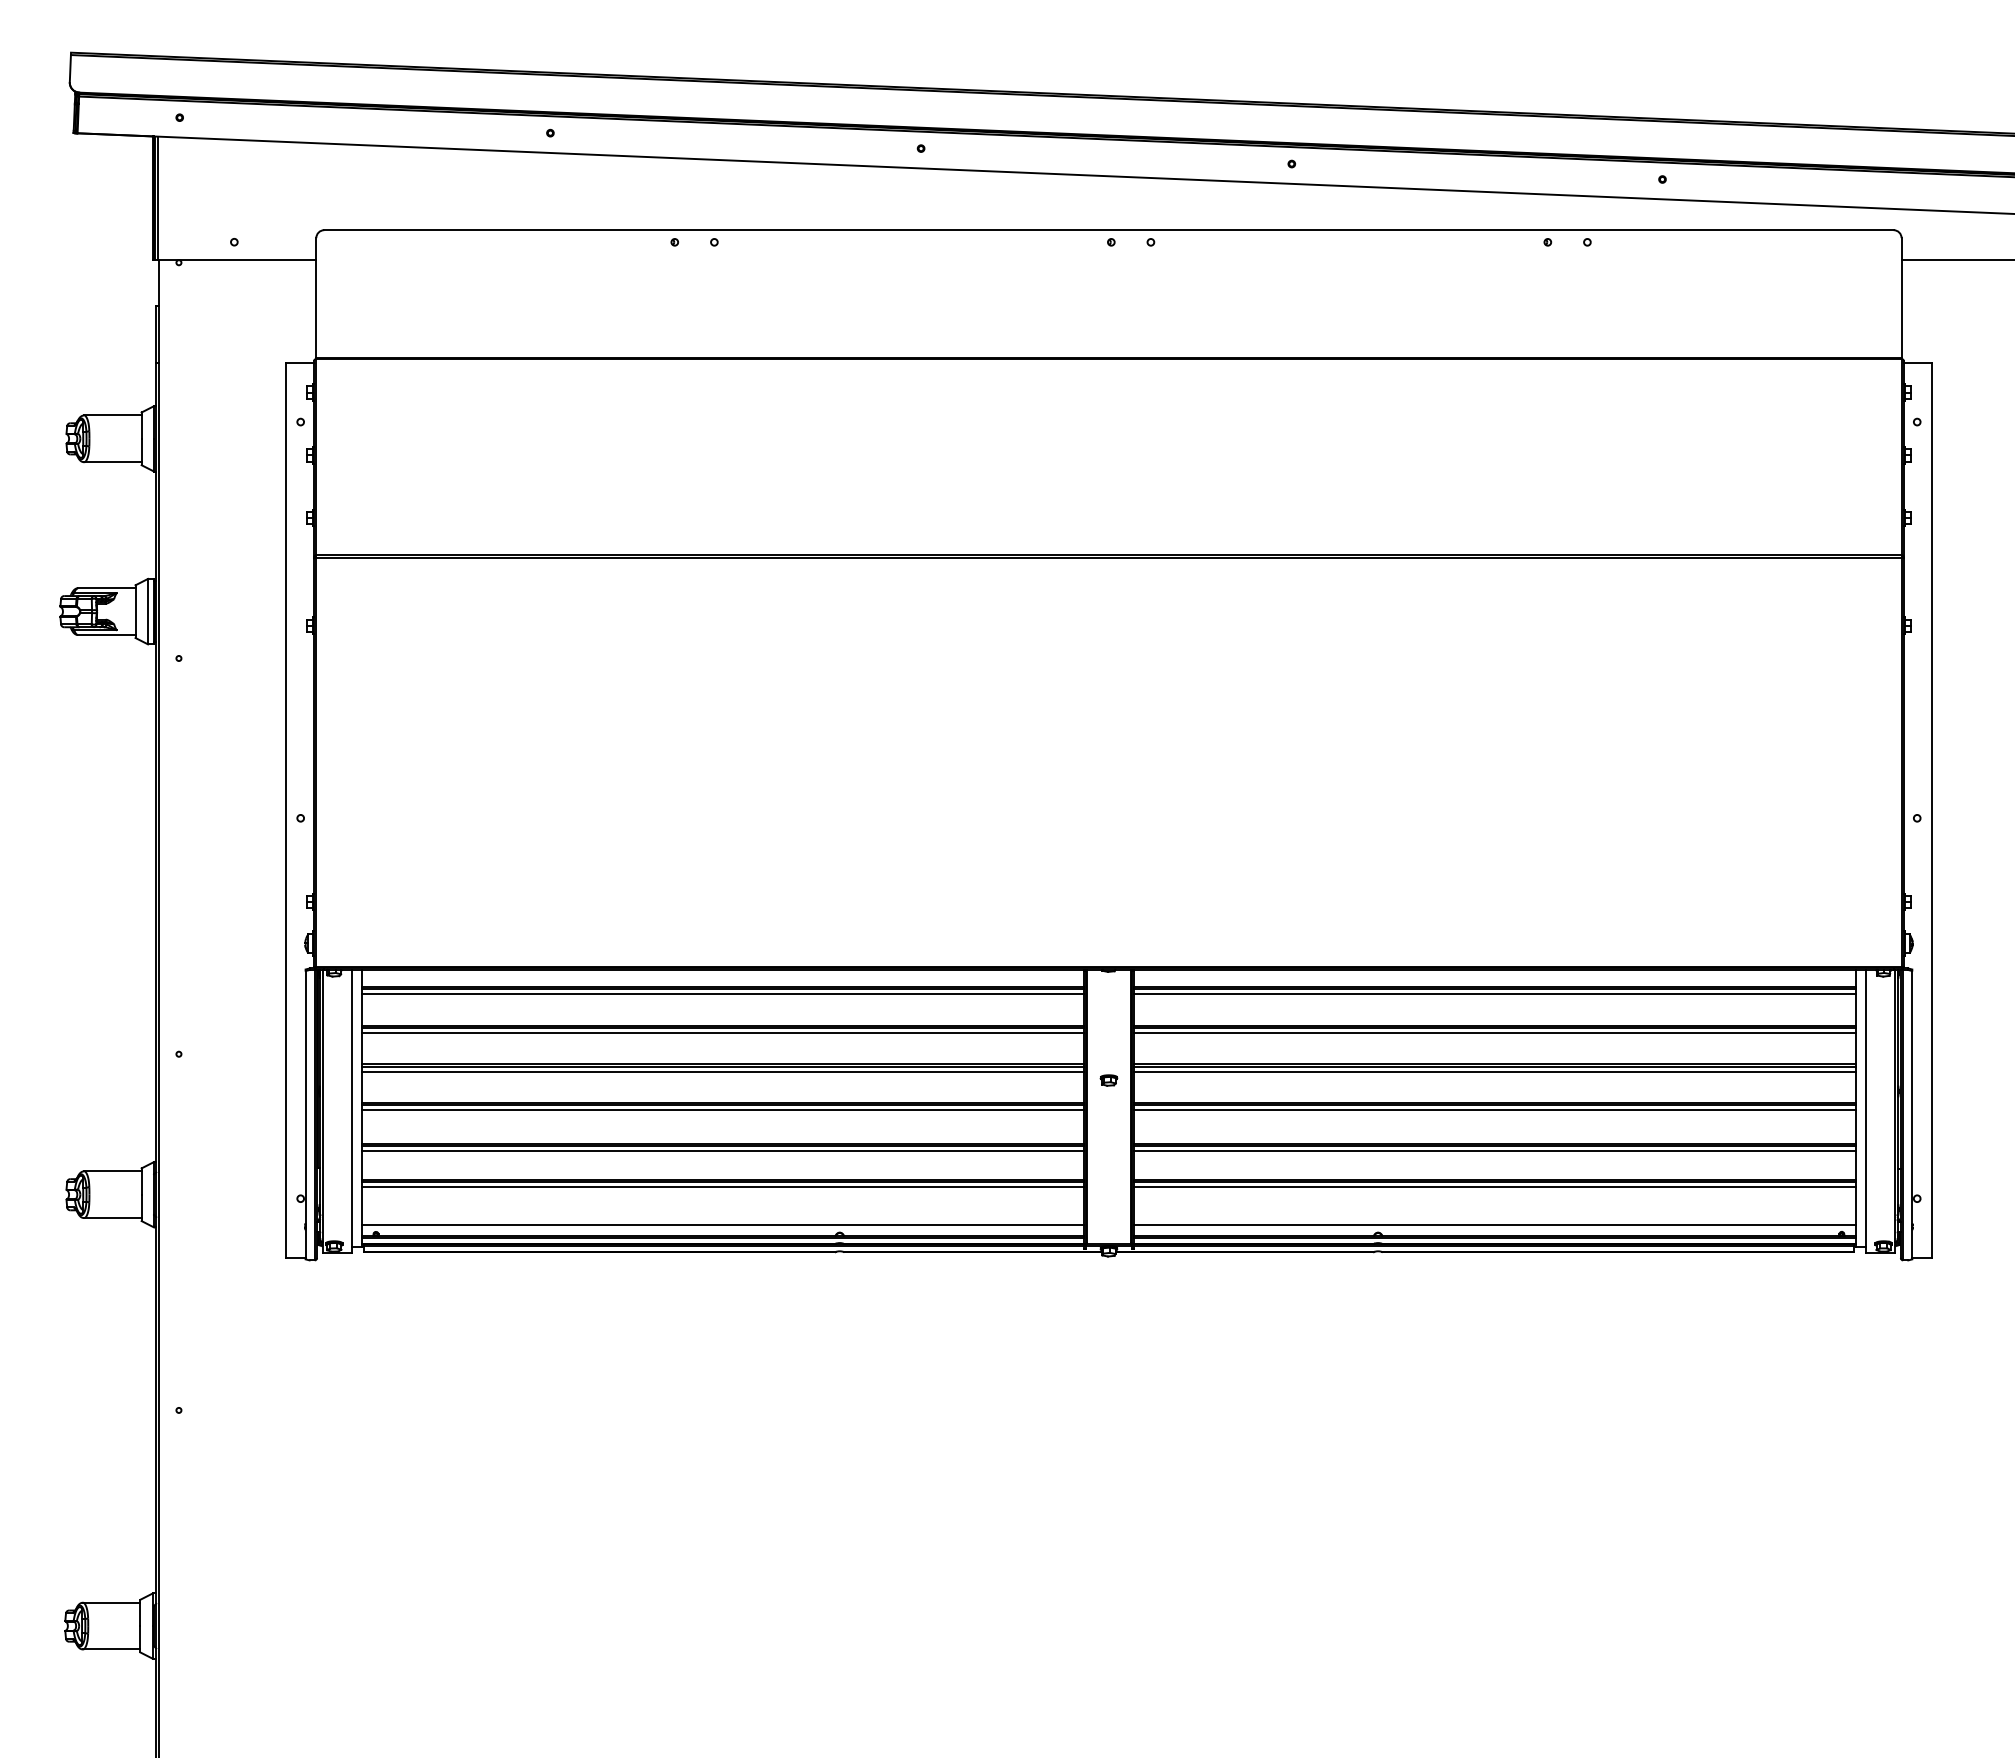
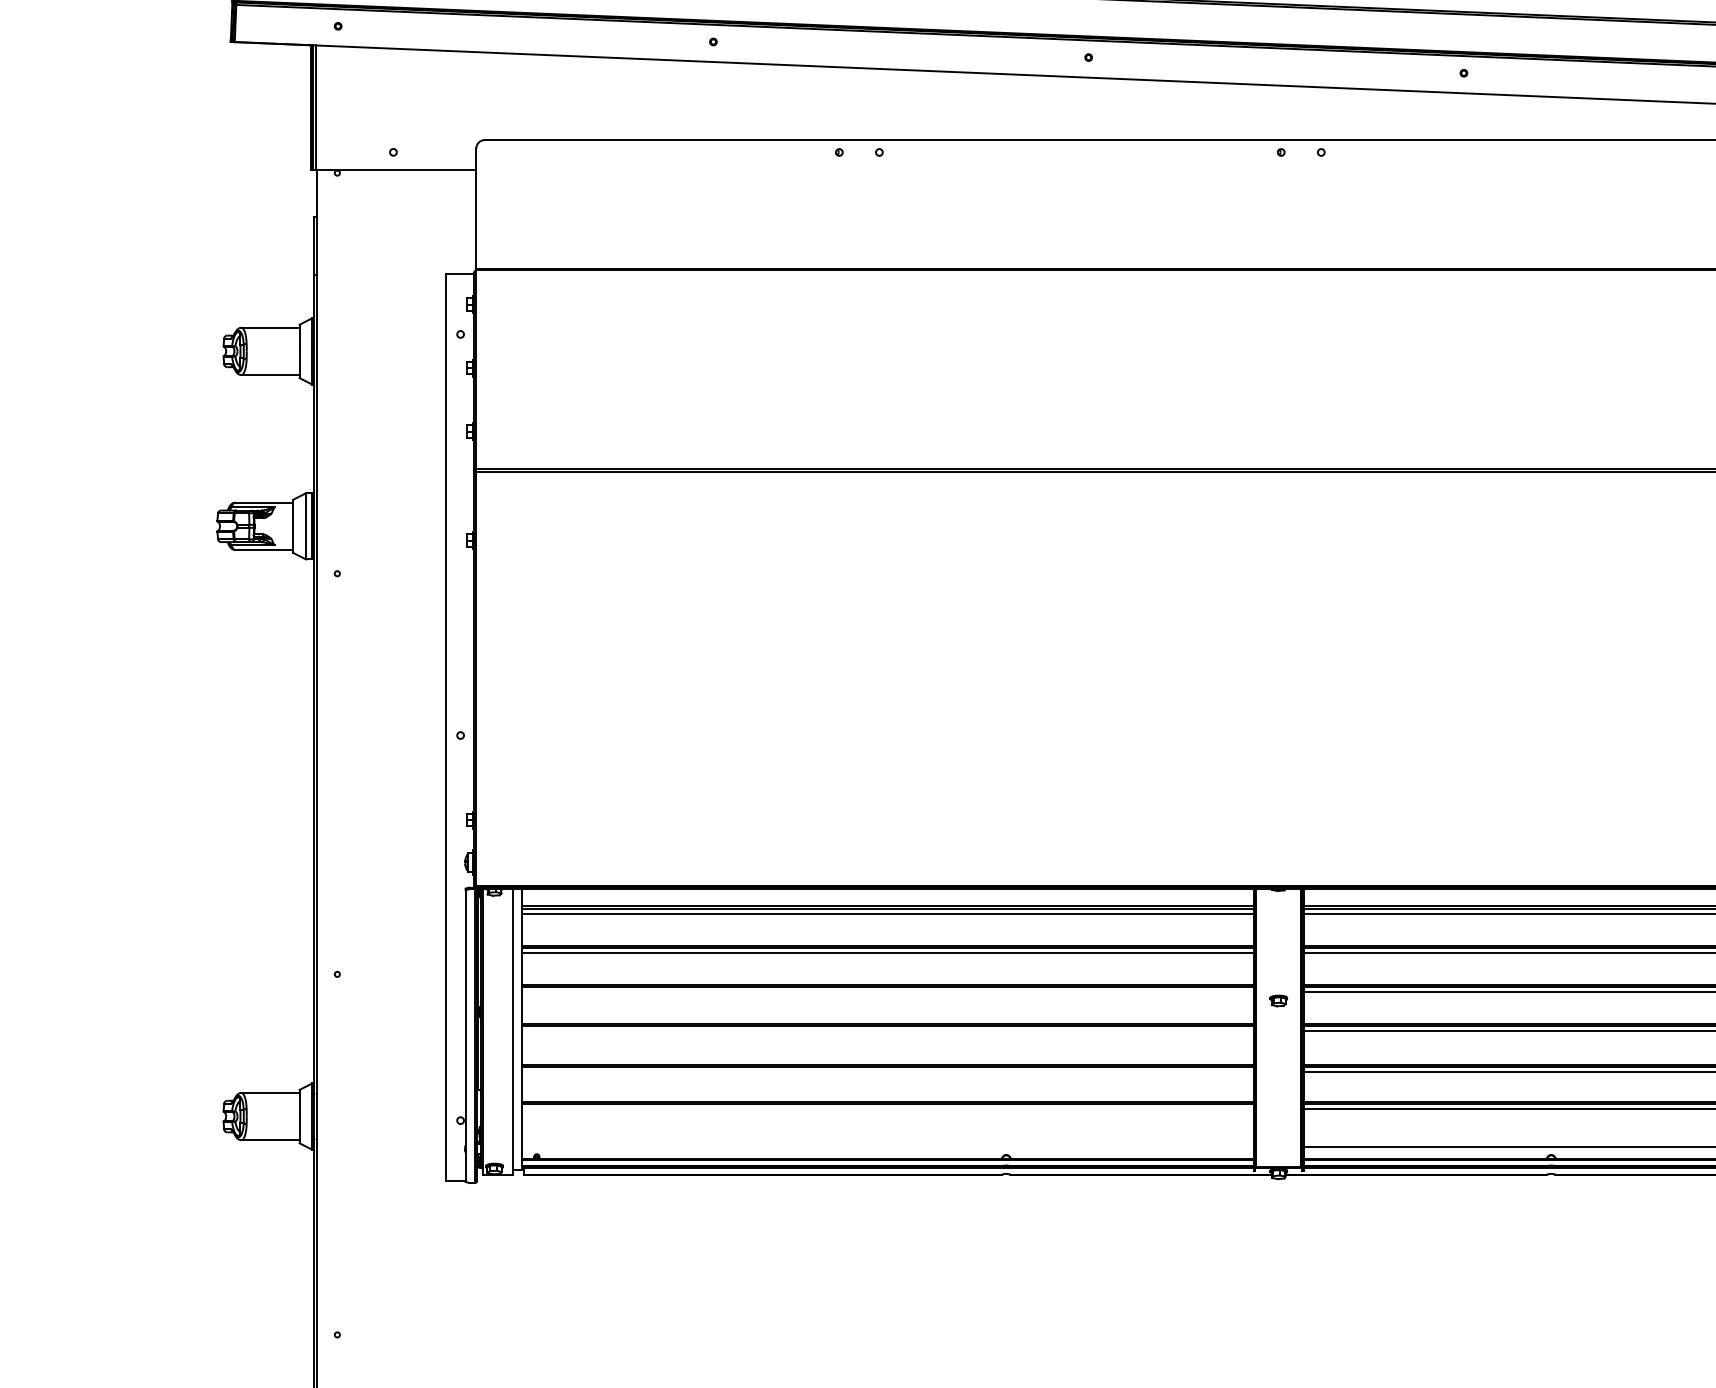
line: (722, 1071) -> (887, 991), removed
line: (722, 1110) -> (887, 1031), removed
line: (722, 1151) -> (887, 1072), removed
line: (722, 1187) -> (887, 1109), removed
line: (722, 1224) -> (887, 1146), removed

